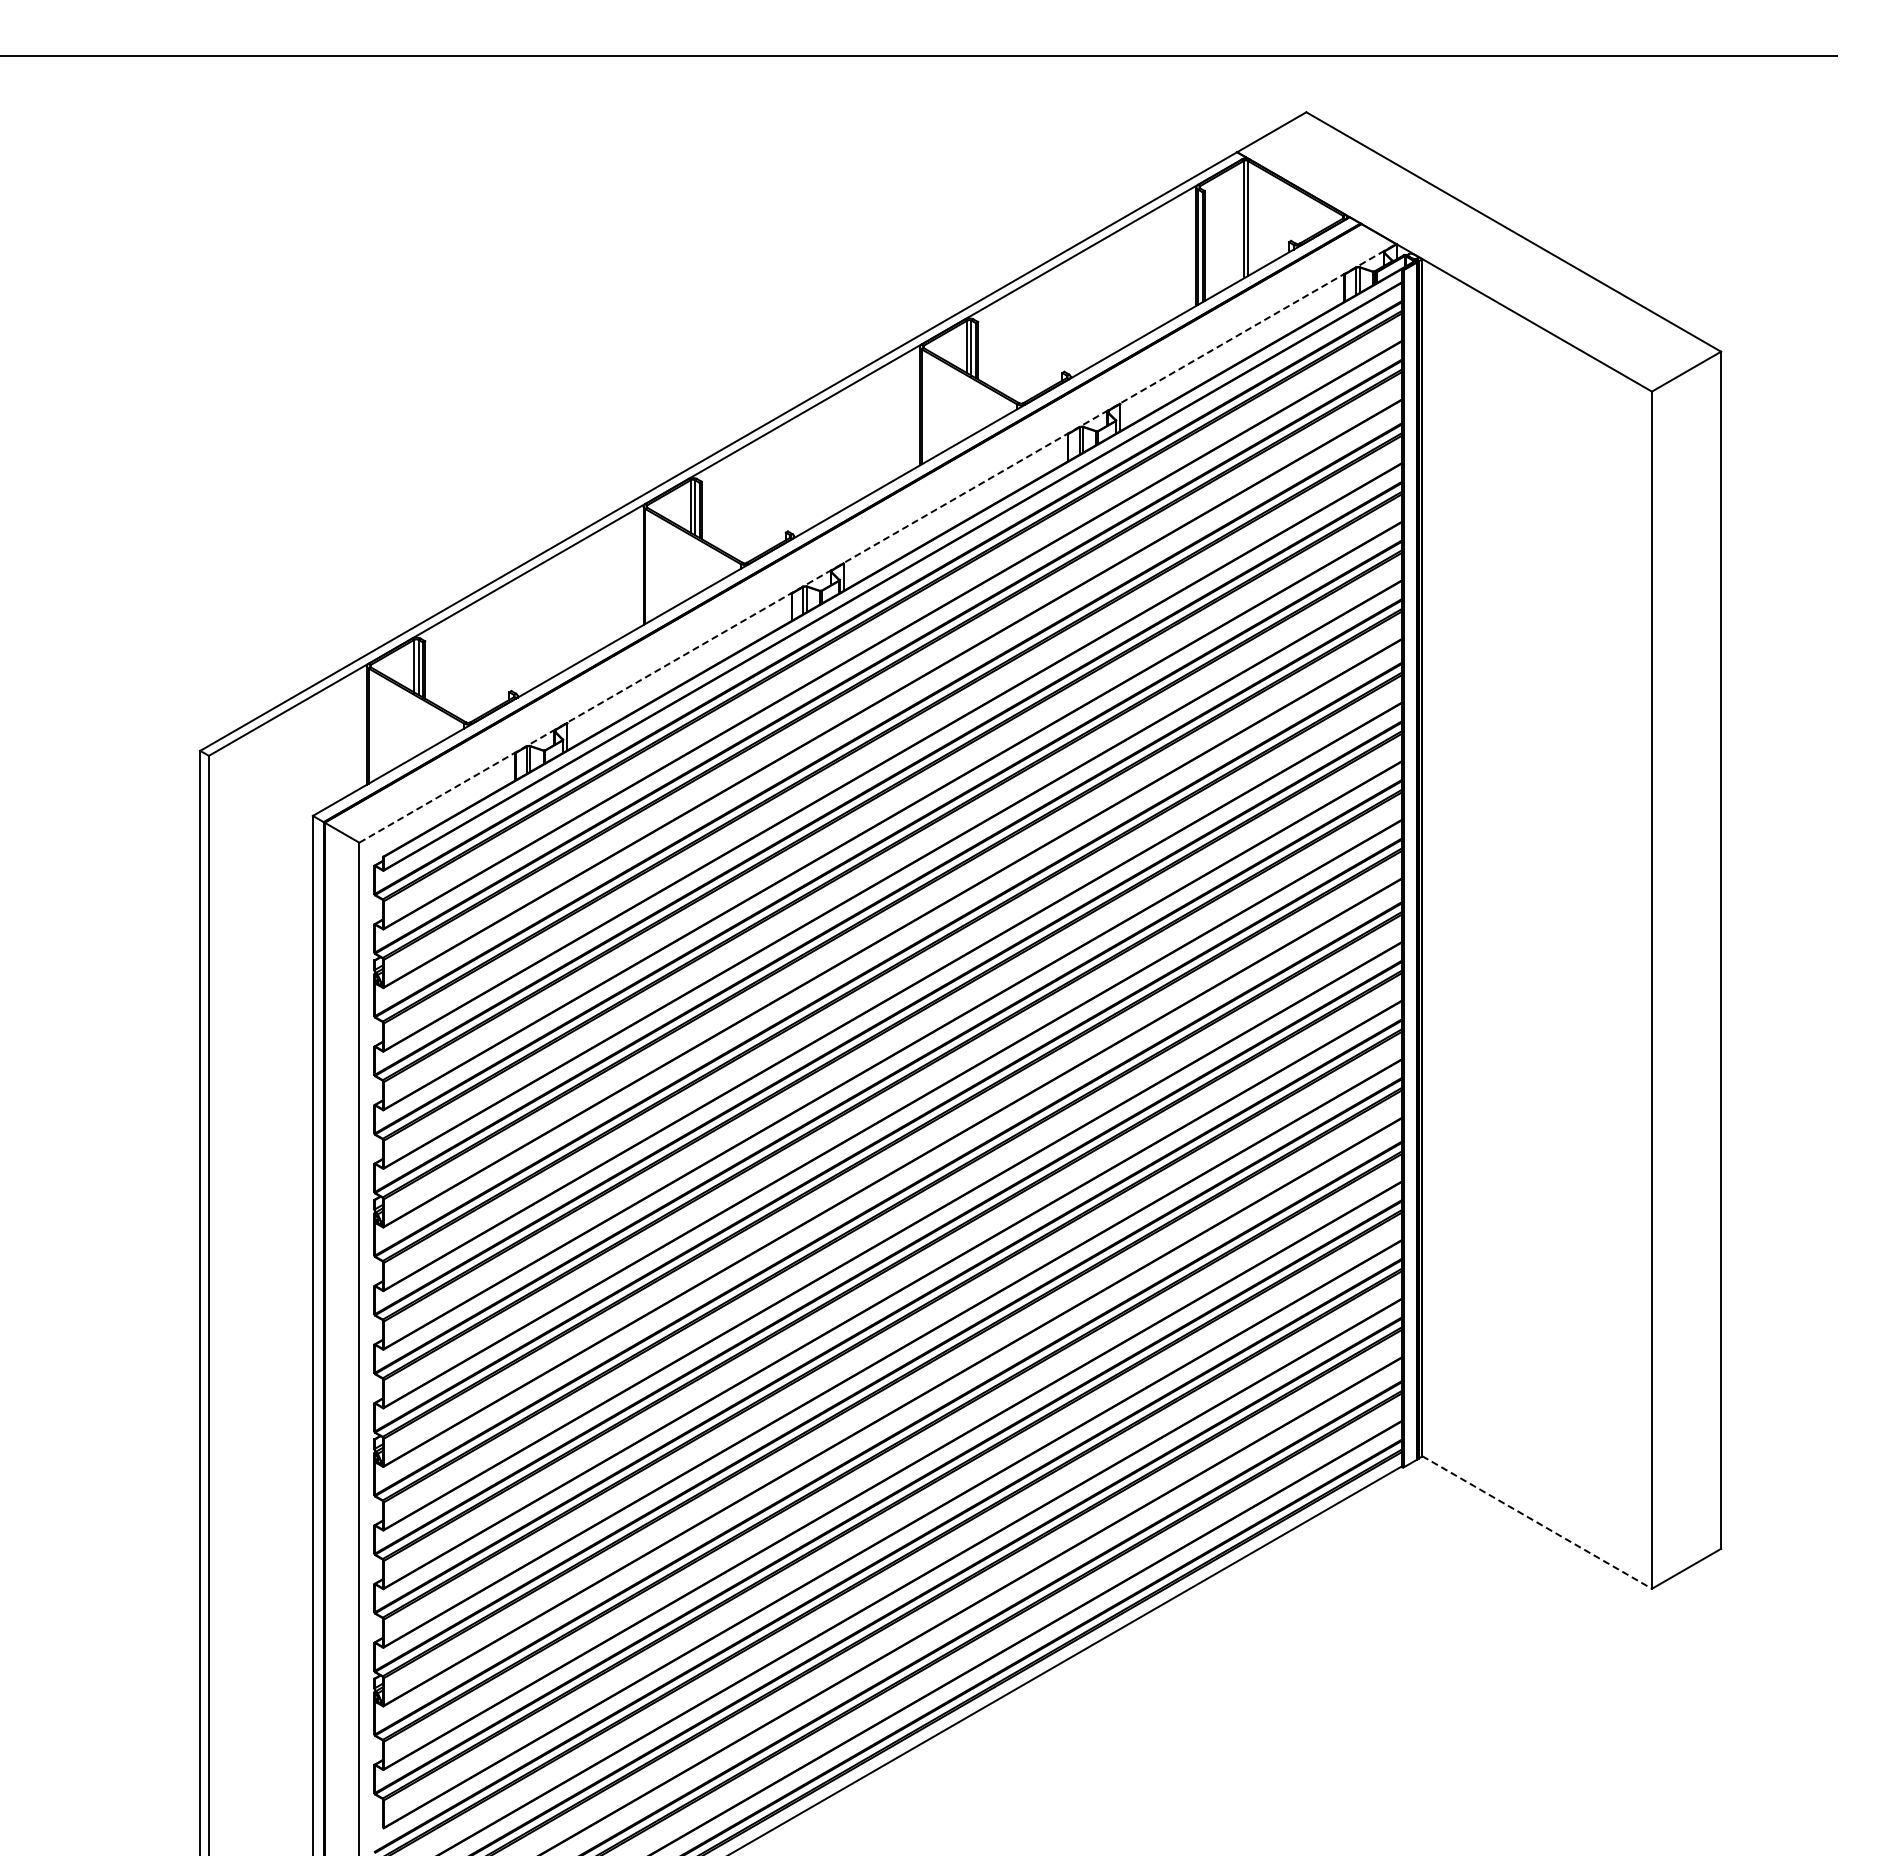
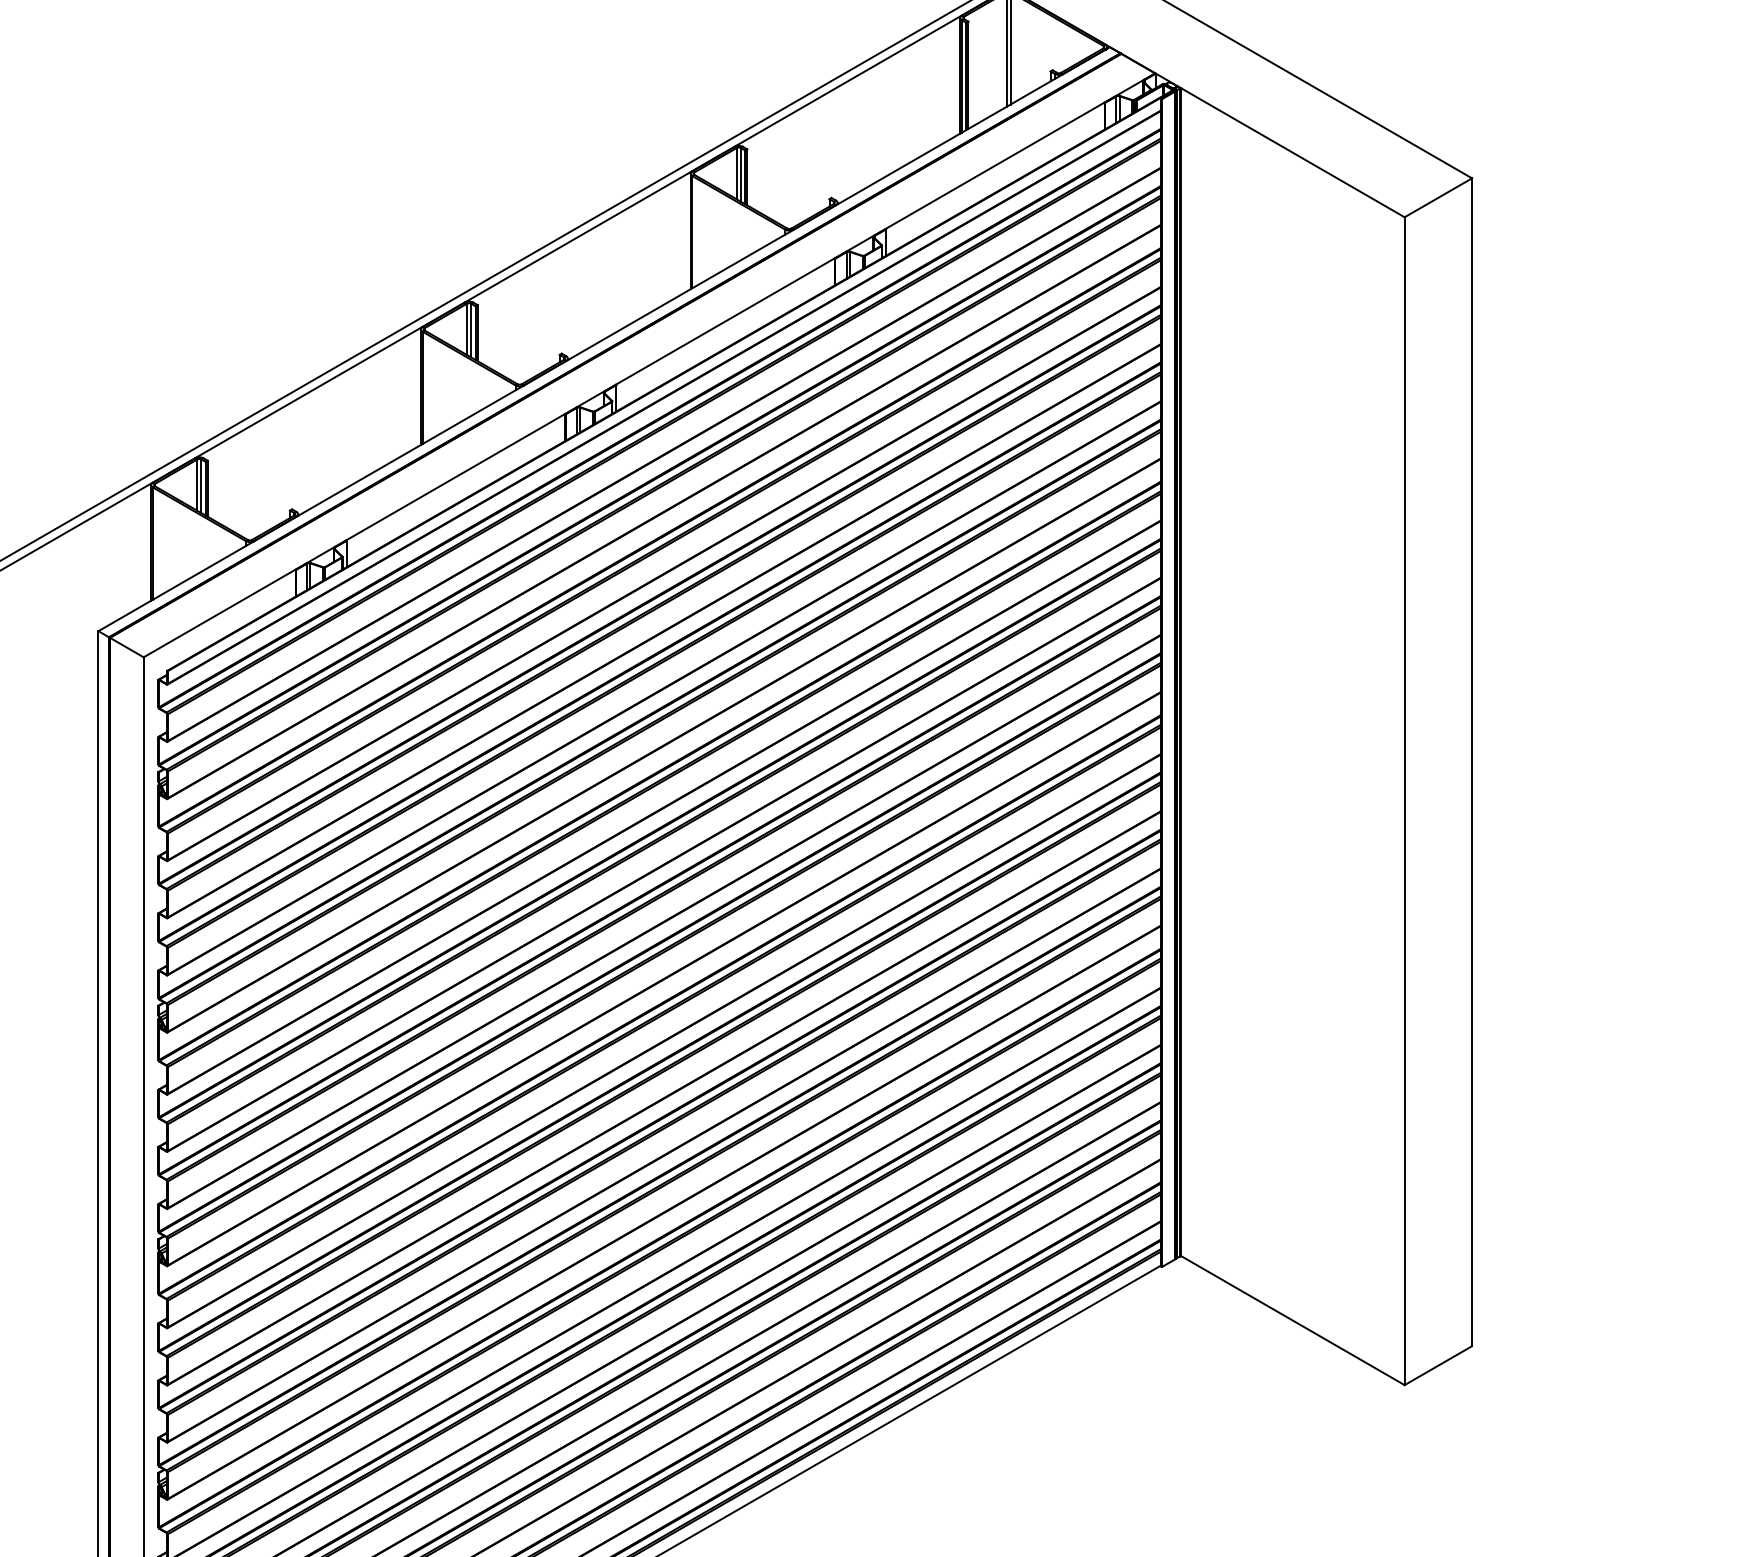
line: (877, 543) -> (649, 365), dashed -> solid
line: (1537, 1522) -> (1292, 1320), dashed -> solid

